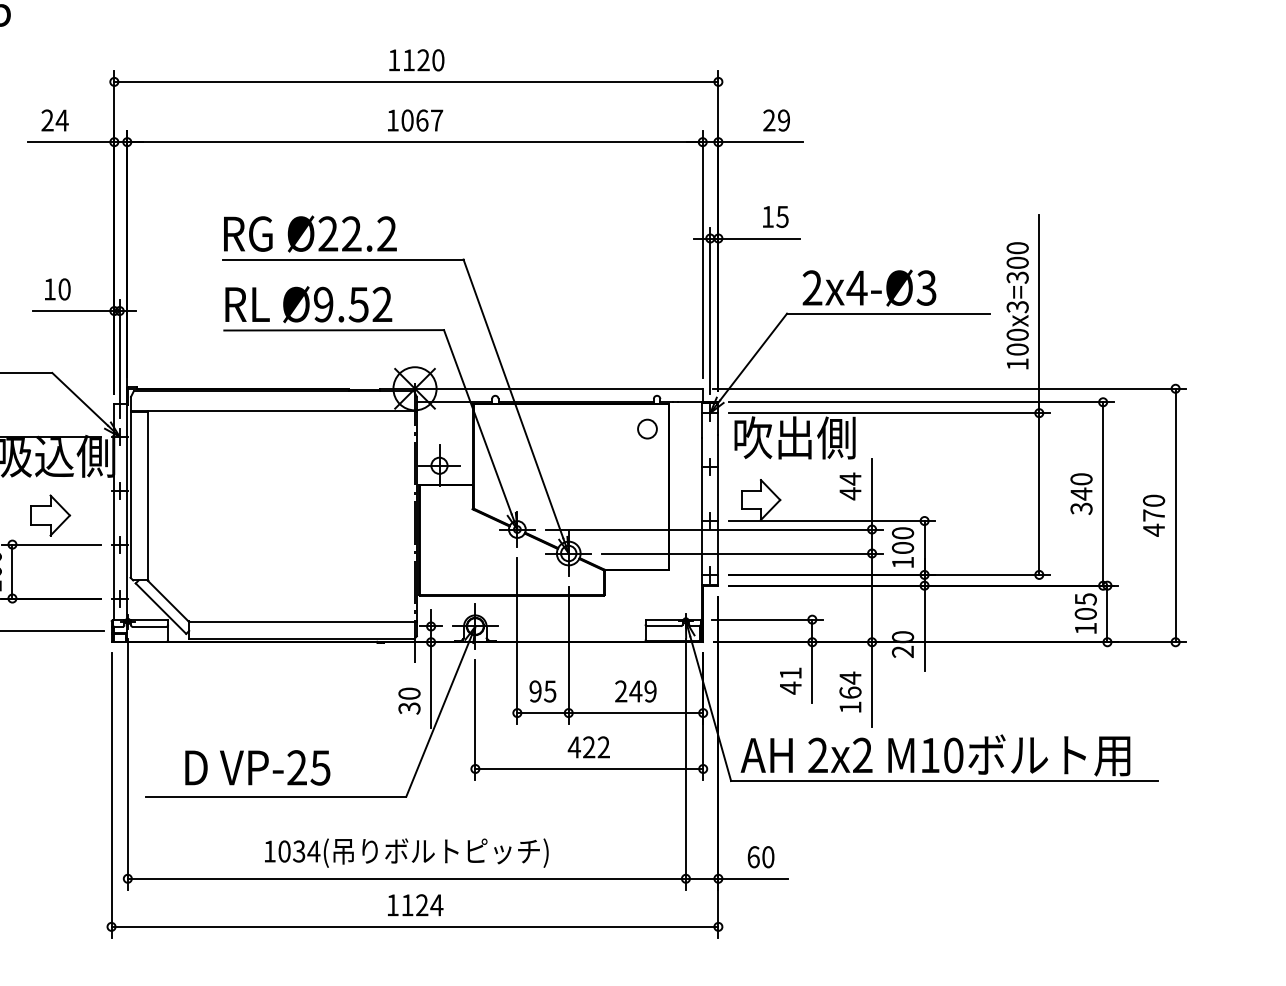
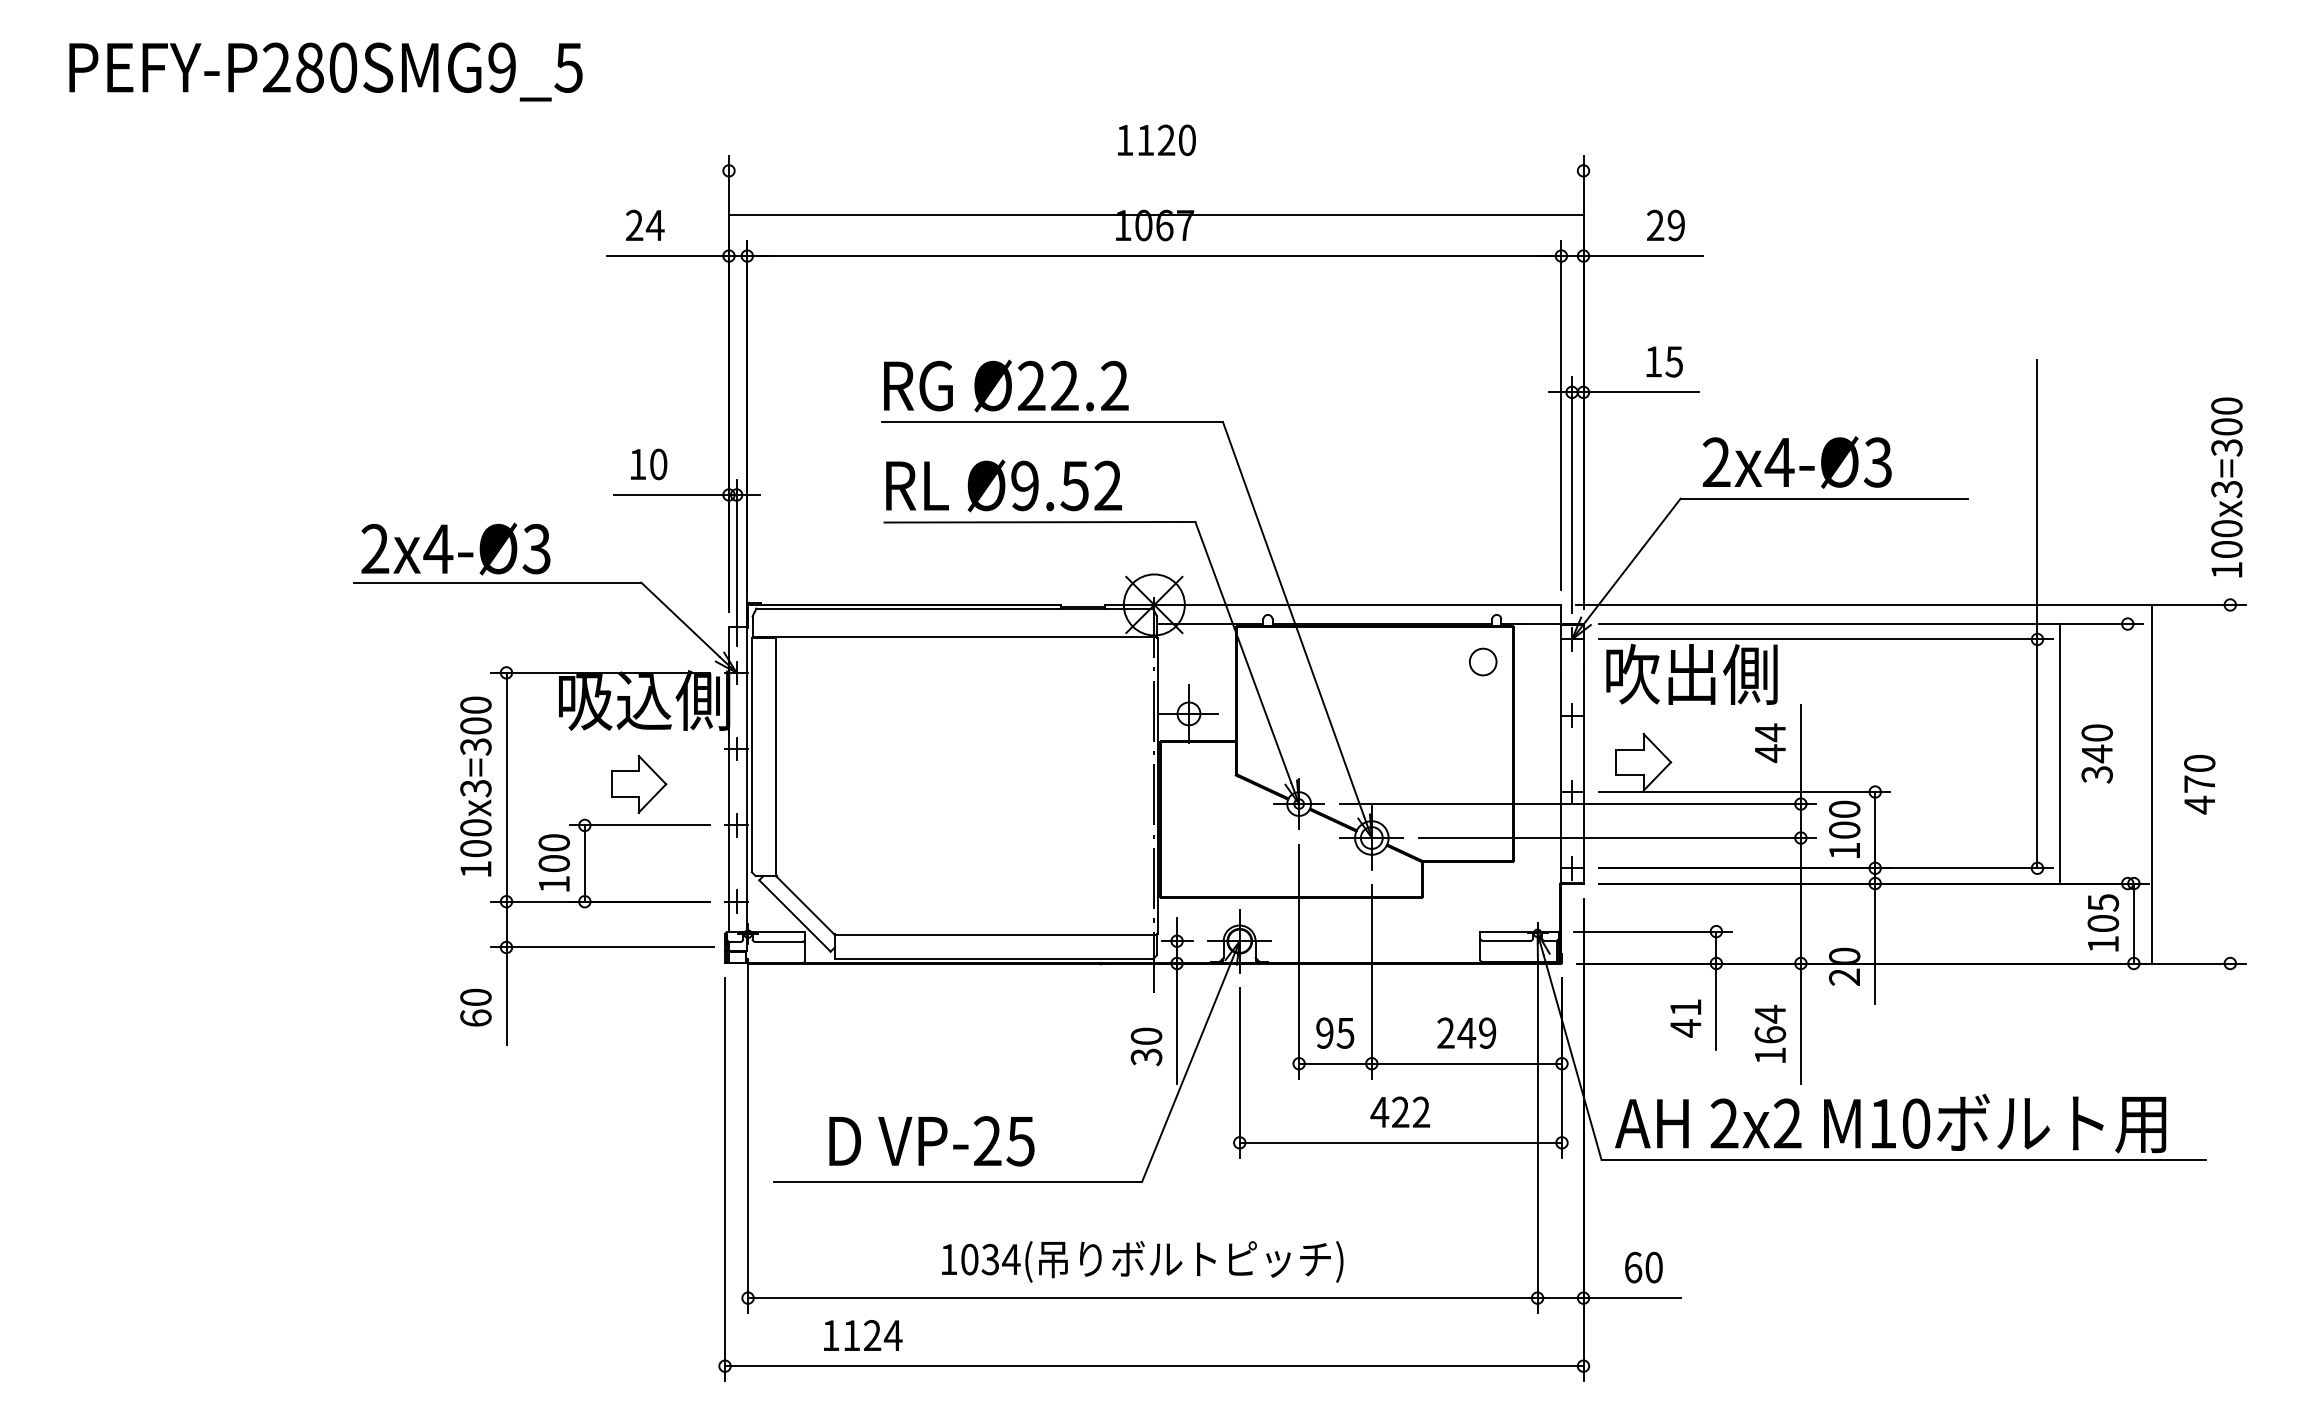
line: (416, 81) -> (1156, 214), moved
text: (1017, 305) -> (2226, 487), moved
line: (1102, 493) -> (2059, 753), moved
line: (1175, 514) -> (2152, 783), moved
text: (415, 905) -> (863, 1335), moved

